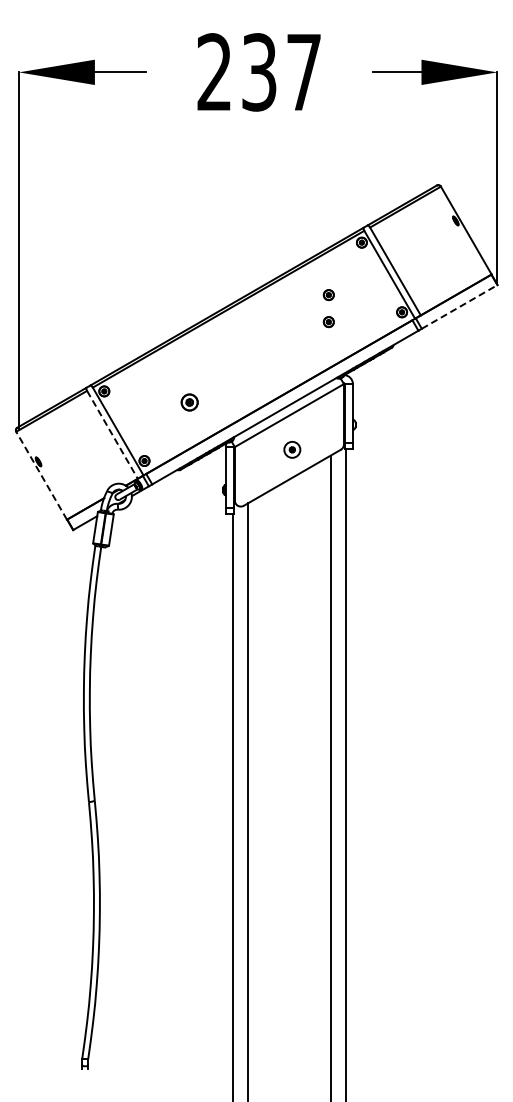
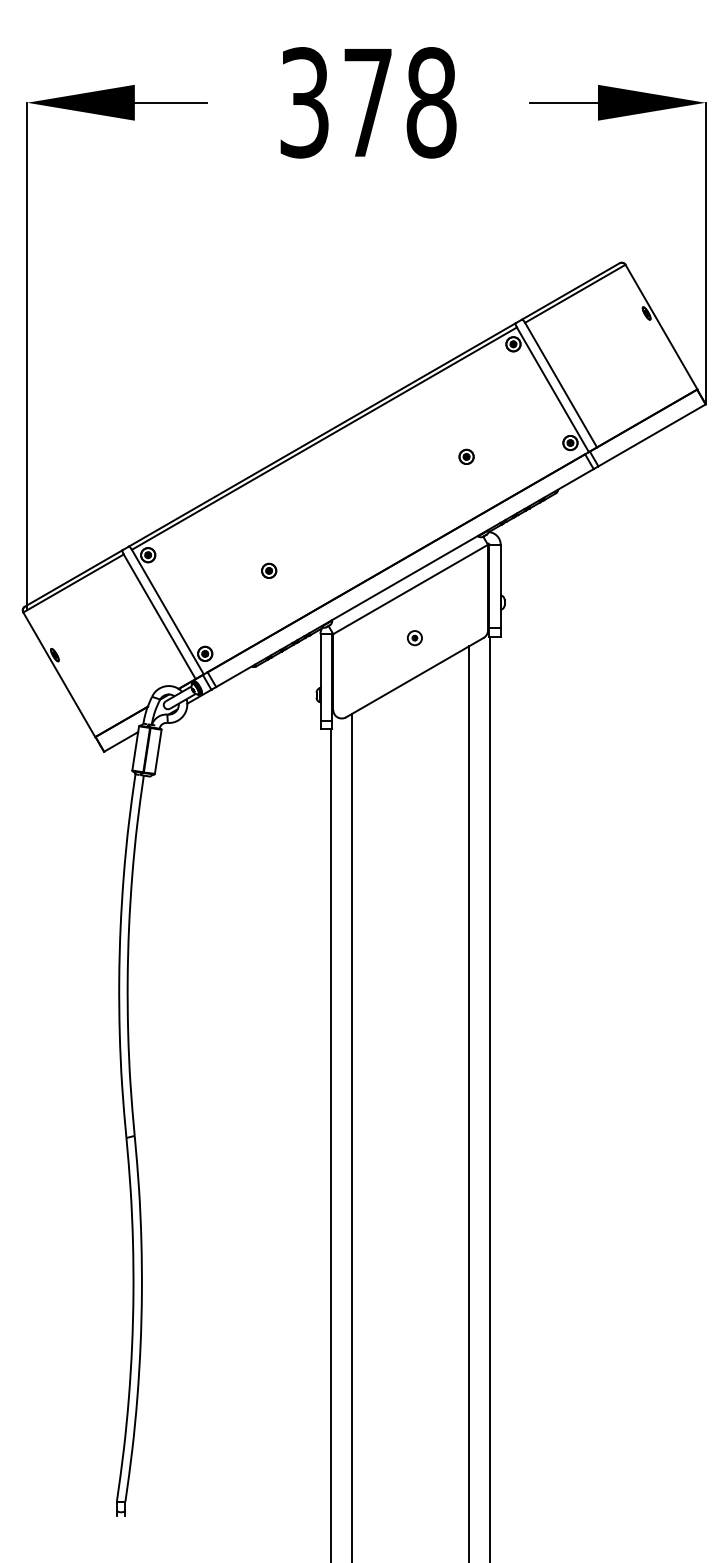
text: (259, 72) -> (368, 102), 237 -> 378
part: (328, 295) -> (466, 419), removed
line: (459, 306) -> (651, 434), dashed -> solid
part: (189, 402) -> (268, 570), size x0.62
line: (112, 434) -> (159, 616), dashed -> solid
part: (292, 449) -> (415, 637), size x0.62
line: (41, 475) -> (59, 674), dashed -> solid

